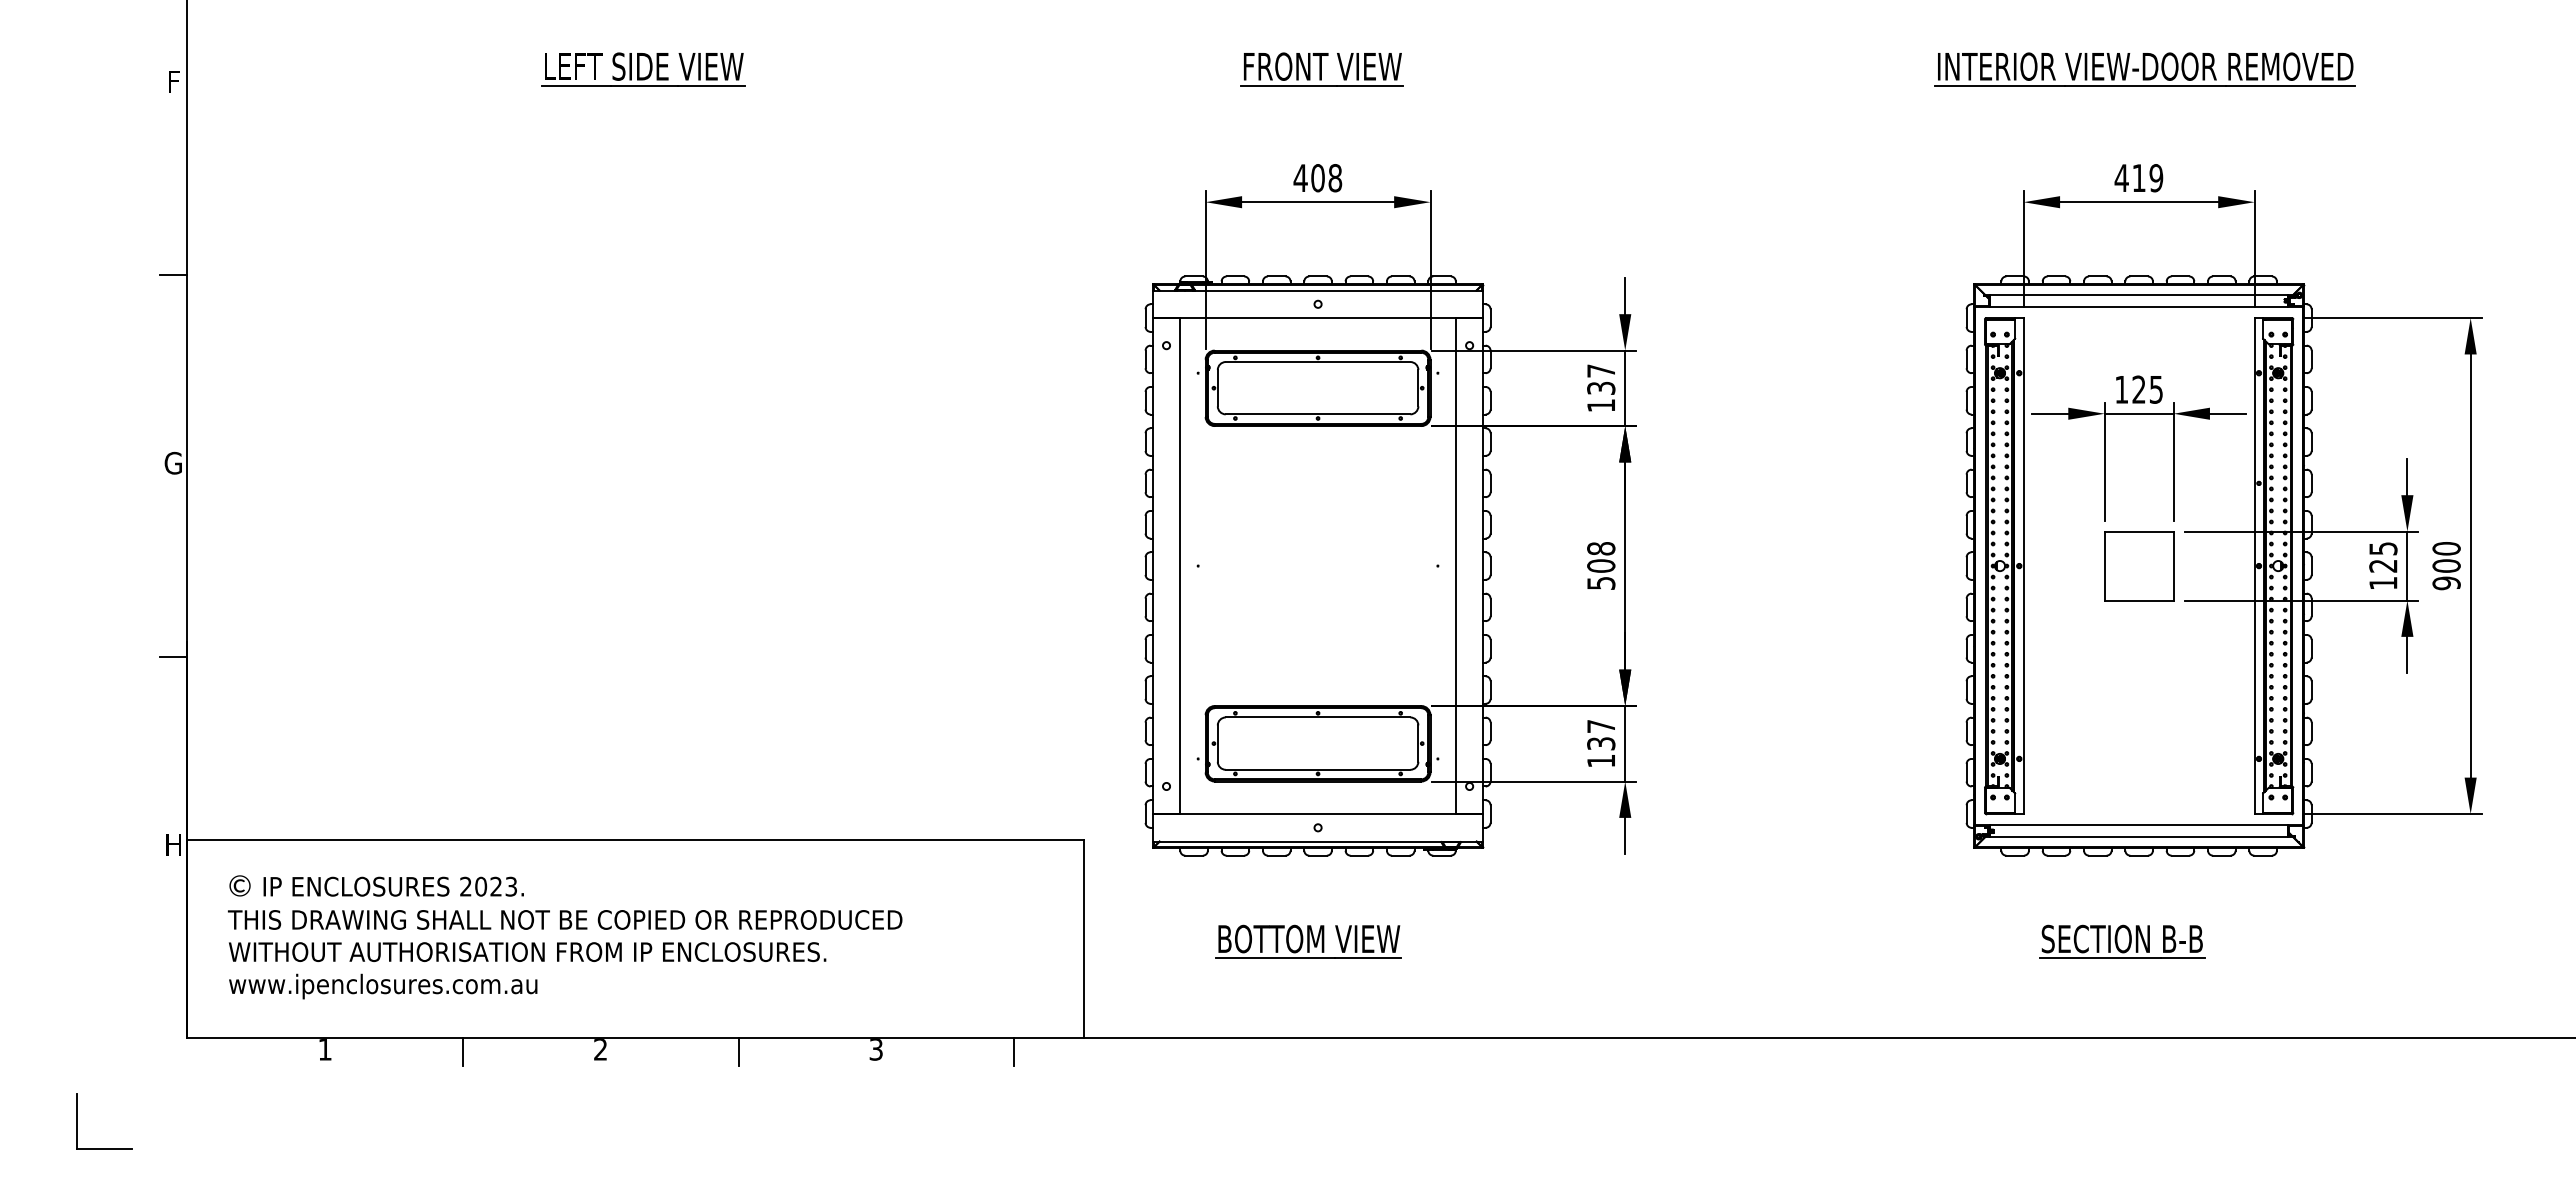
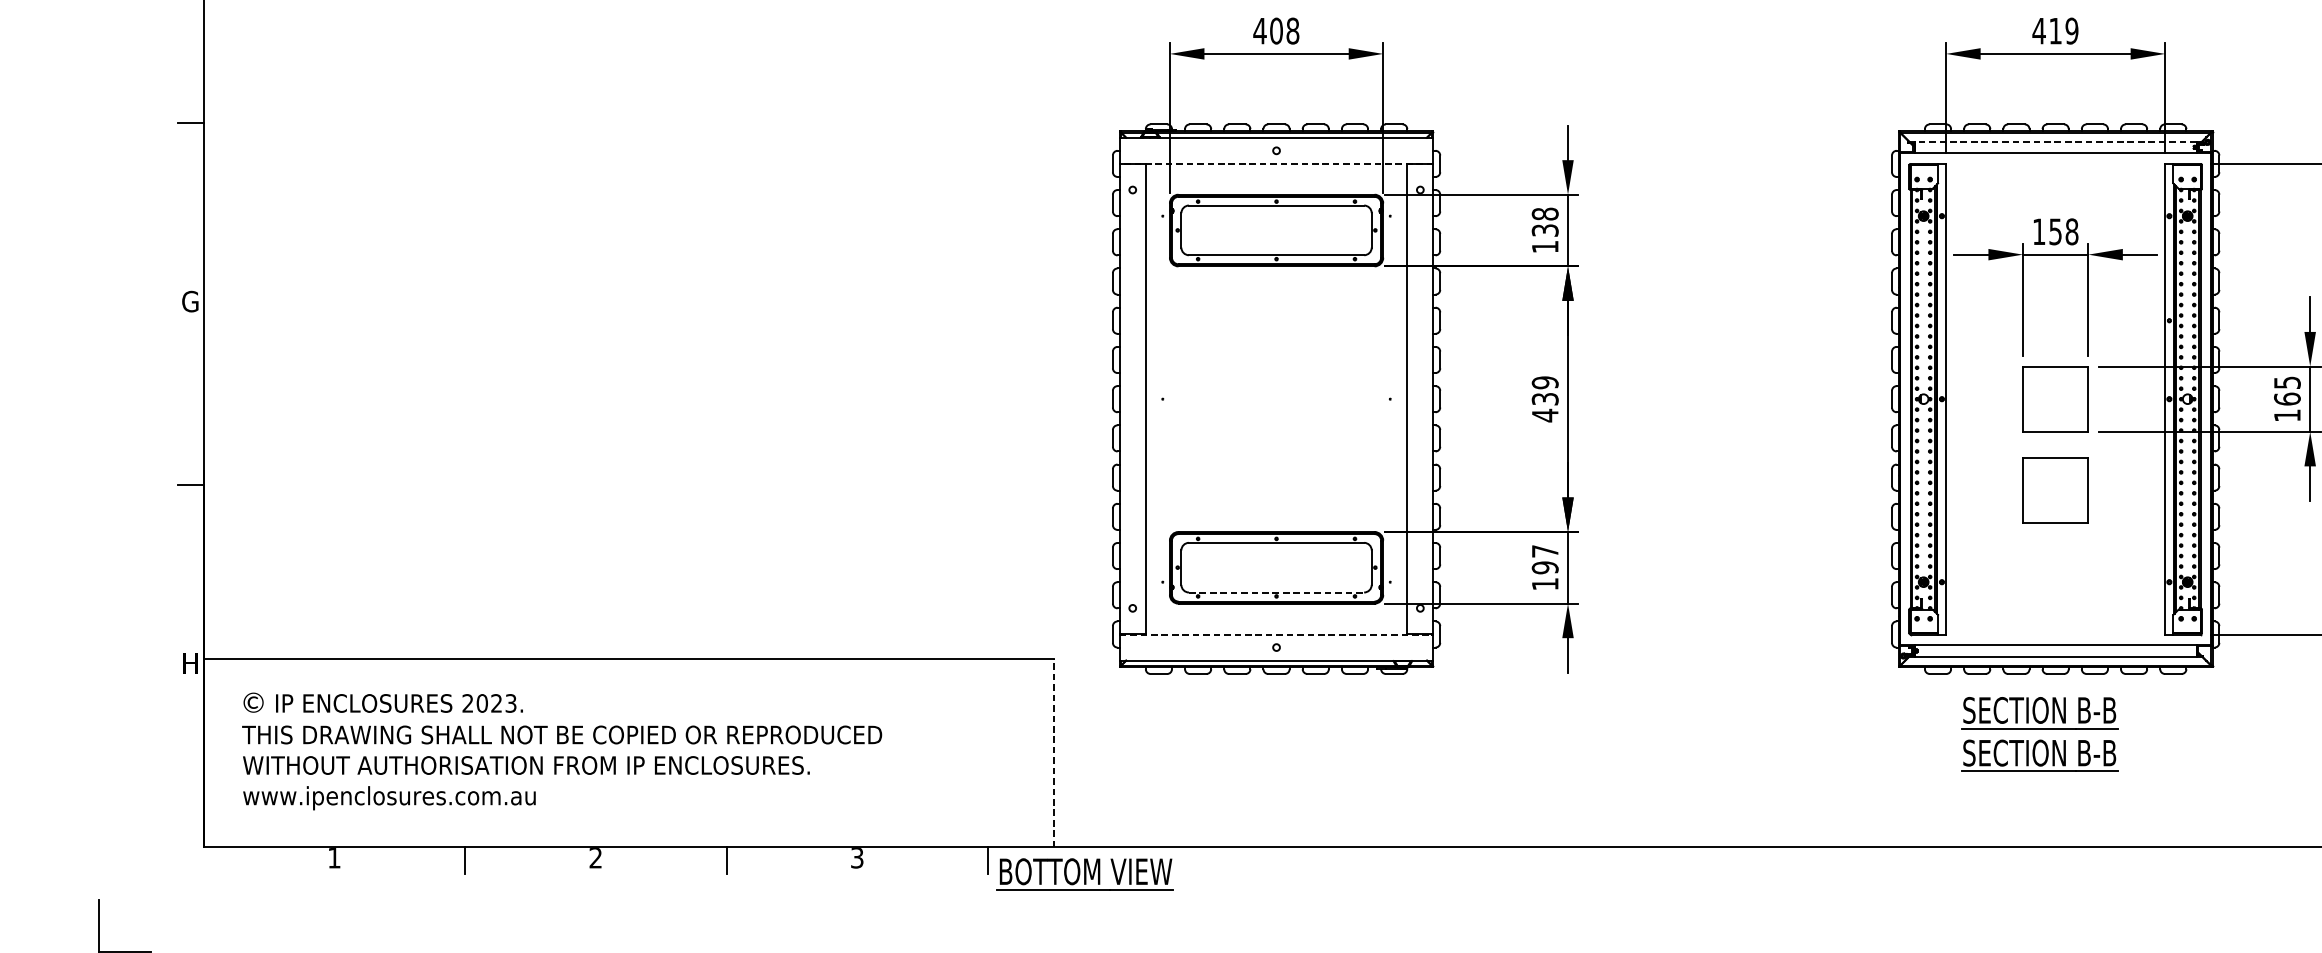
line: (2139, 294) -> (2056, 141), solid -> dashed
line: (1317, 318) -> (1276, 164), solid -> dashed
text: (1601, 370) -> (1545, 213), 137 -> 138
text: (2147, 389) -> (2063, 231), 125 -> 158
text: (2383, 565) -> (2287, 398), 125 -> 165
text: (1601, 566) -> (1545, 399), 508 -> 439
part: (2139, 662) -> (2056, 490), added
text: (1601, 743) -> (1545, 567), 137 -> 197
line: (1318, 769) -> (1276, 592), solid -> dashed
line: (1318, 814) -> (1276, 634), solid -> dashed
part: (2122, 896) -> (2039, 712), added
line: (1083, 938) -> (1053, 752), solid -> dashed
part: (1308, 941) -> (1085, 874), moved

